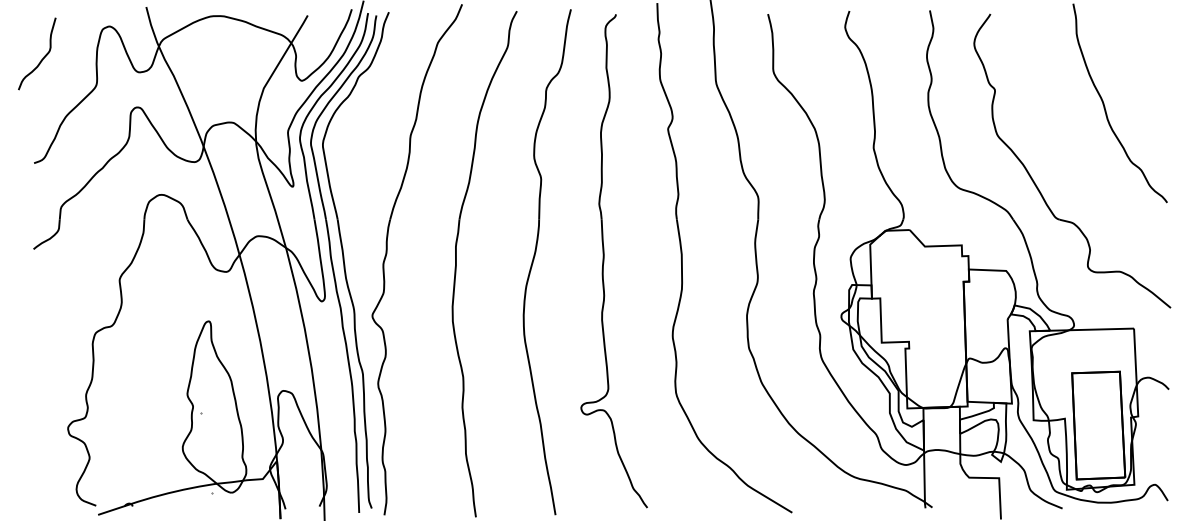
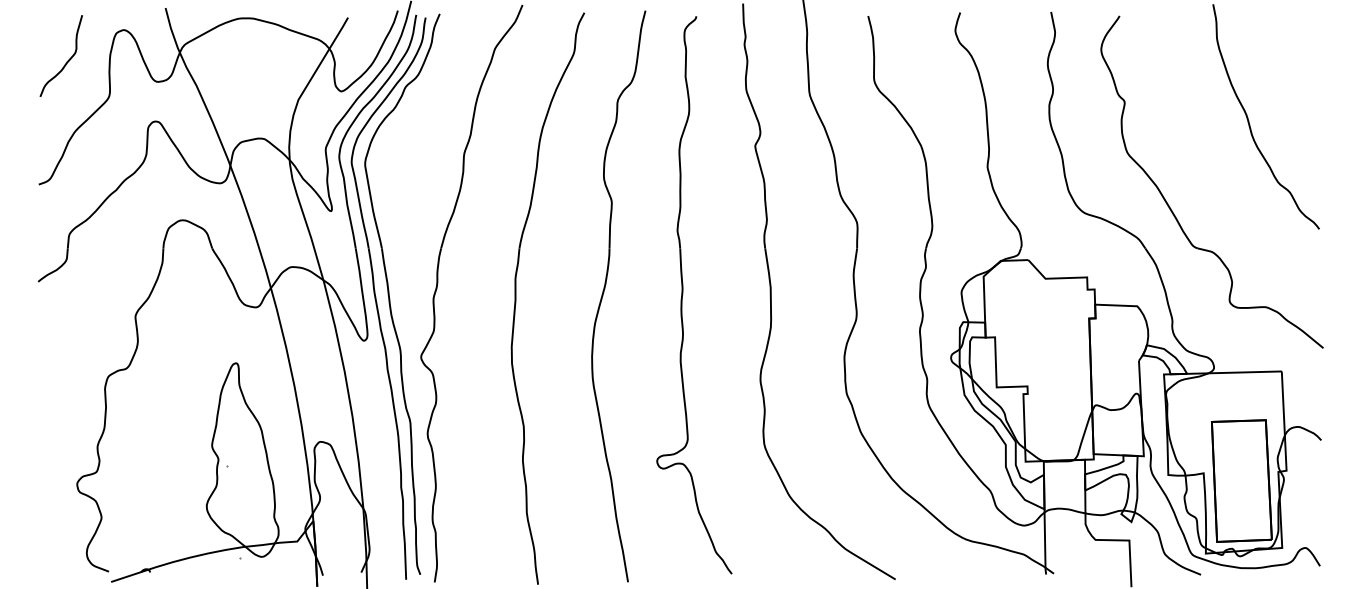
curve: (41, 58) -> (66, 61), moved

